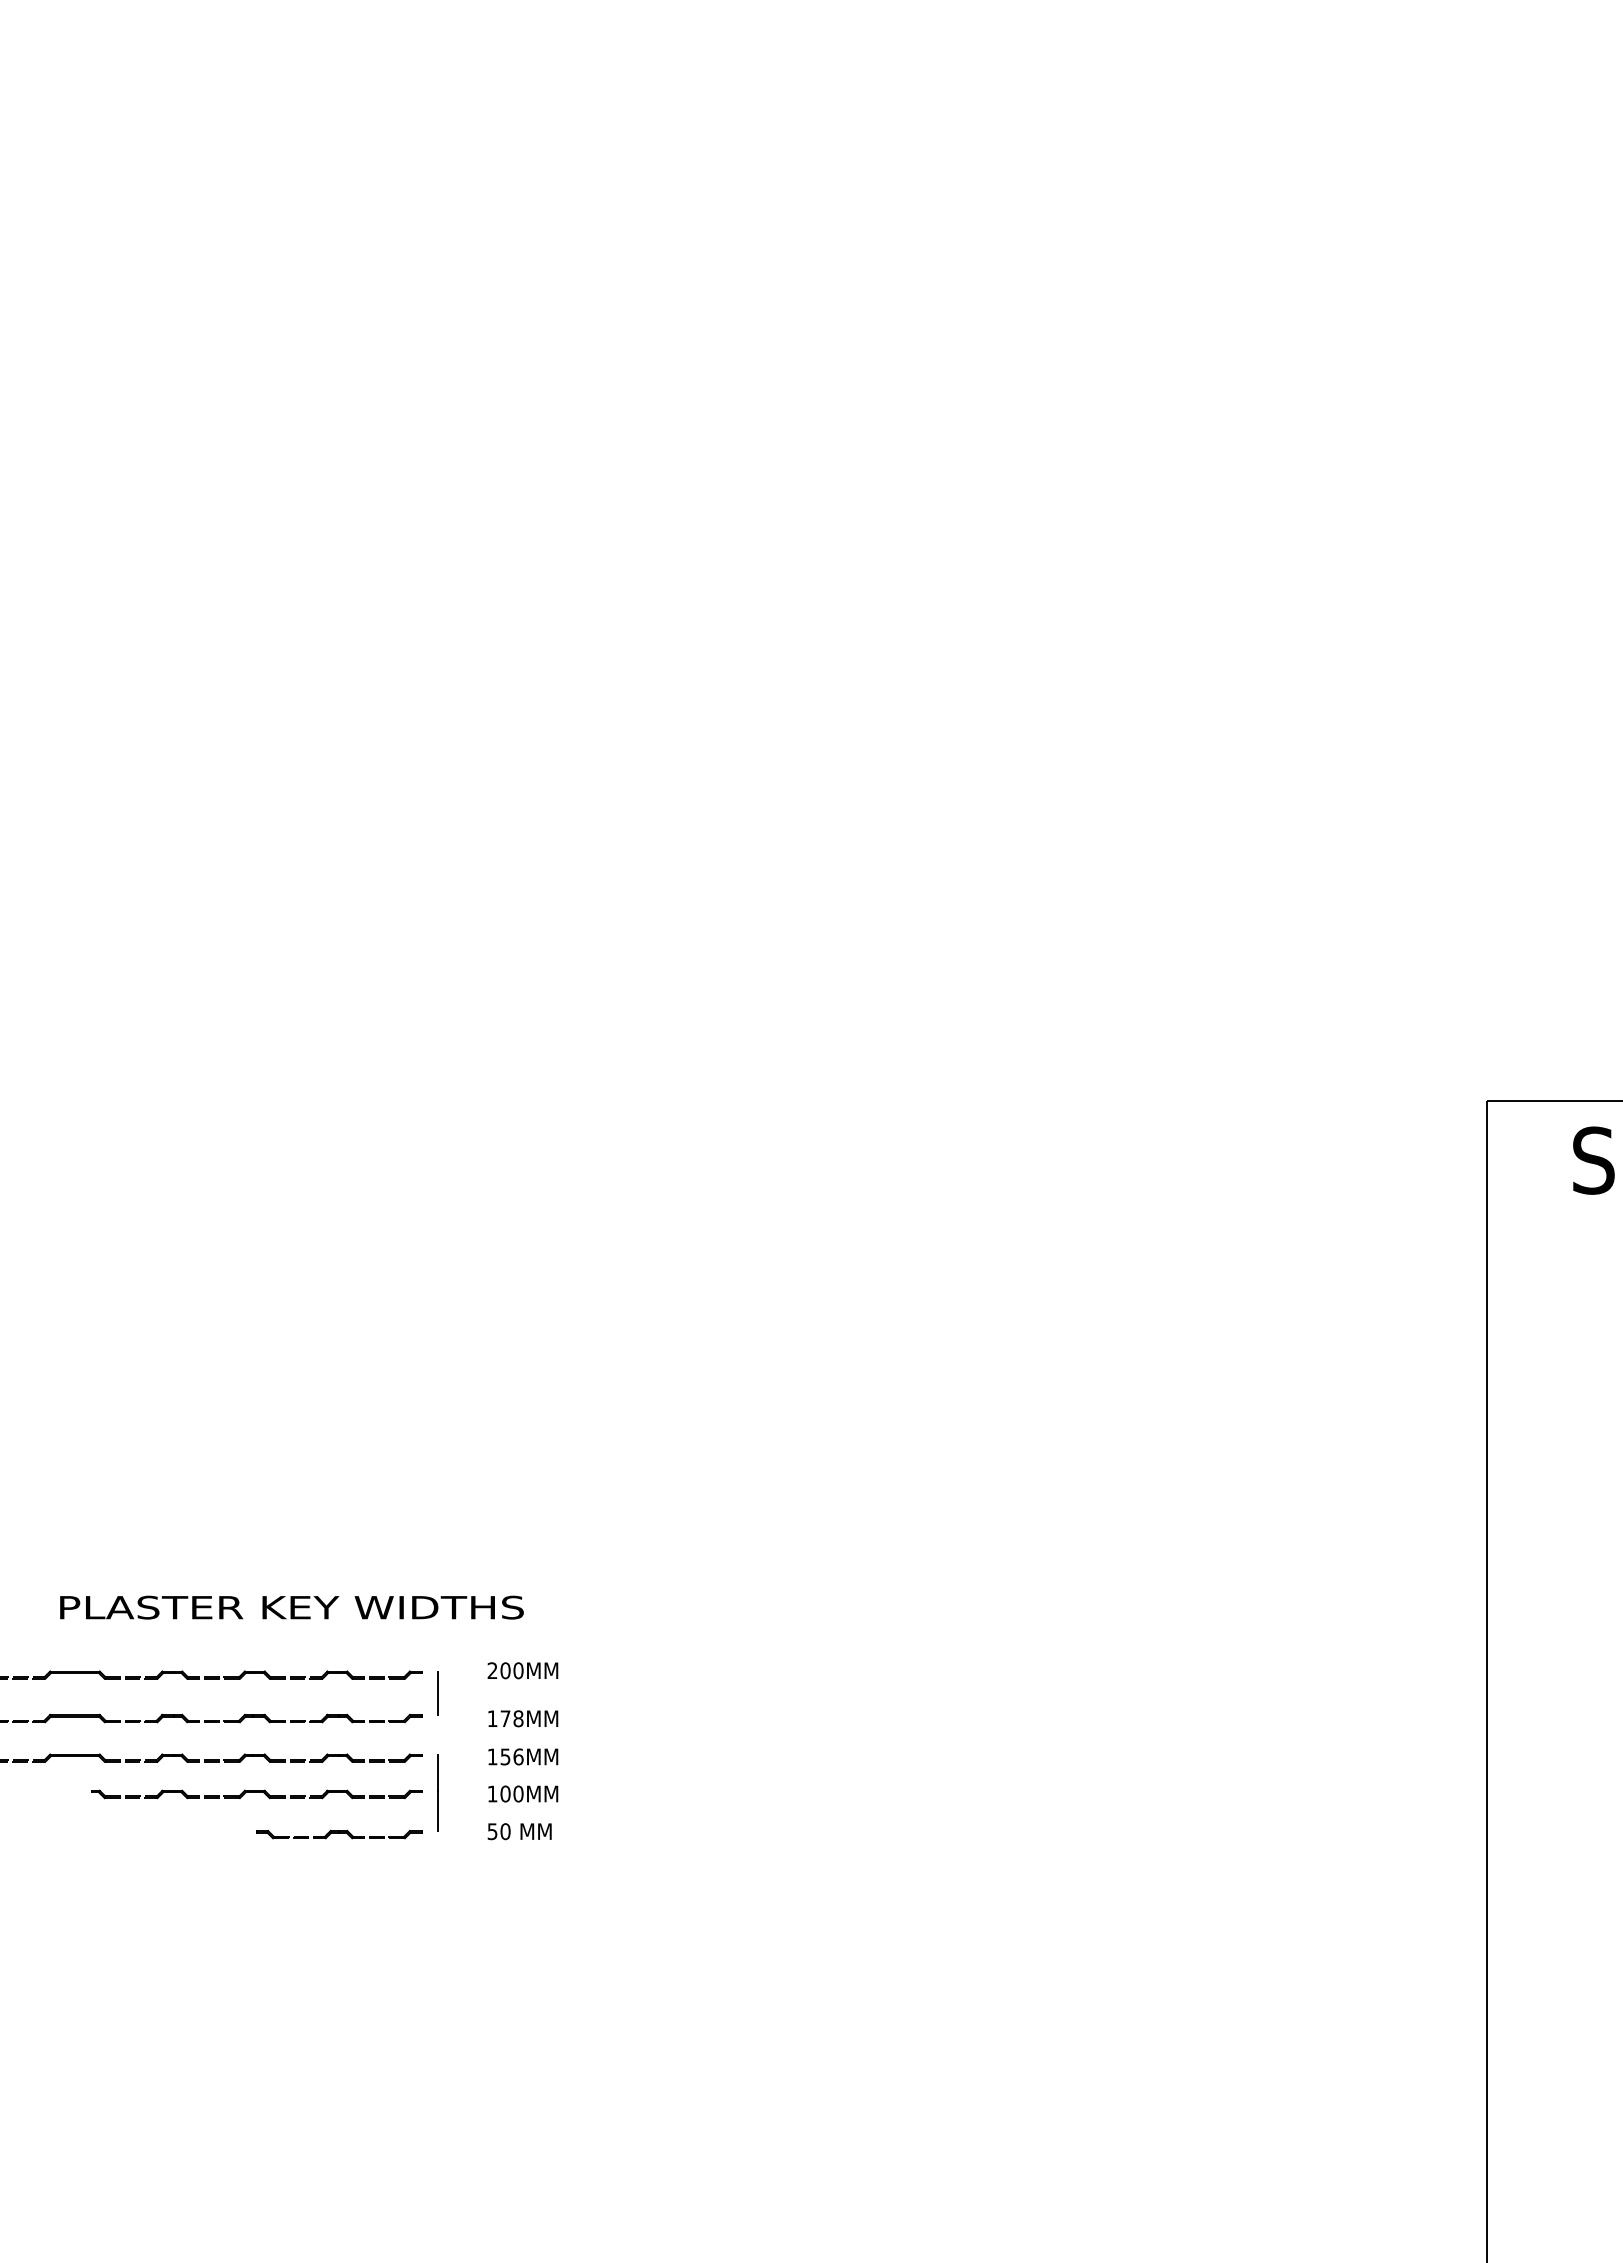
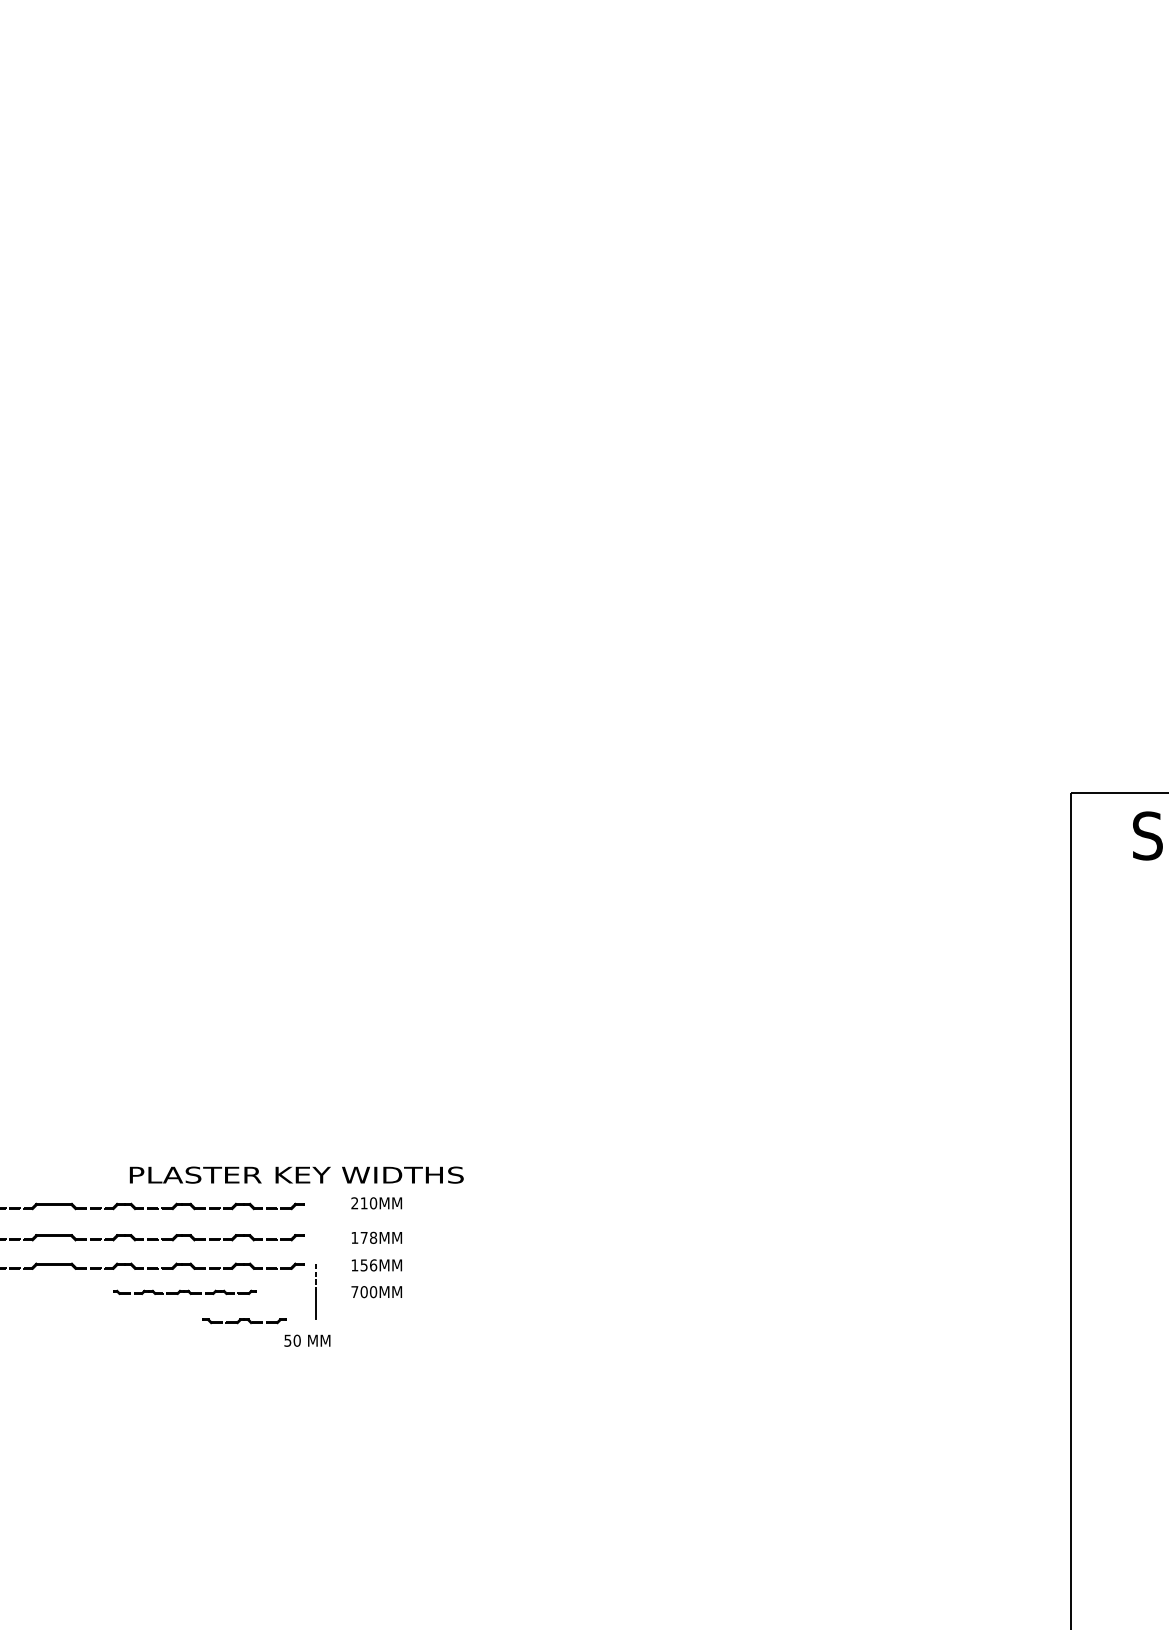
text: (291, 1607) -> (296, 1175), moved
text: (505, 1670) -> (364, 1203), 200MM -> 210MM
line: (438, 1692) -> (315, 1218), removed
line: (438, 1773) -> (315, 1277), solid -> dashed
text: (492, 1793) -> (354, 1291), 100MM -> 700MM
part: (256, 1794) -> (184, 1292), size x0.6
text: (519, 1831) -> (307, 1340), moved
part: (339, 1834) -> (244, 1321), size x0.7

